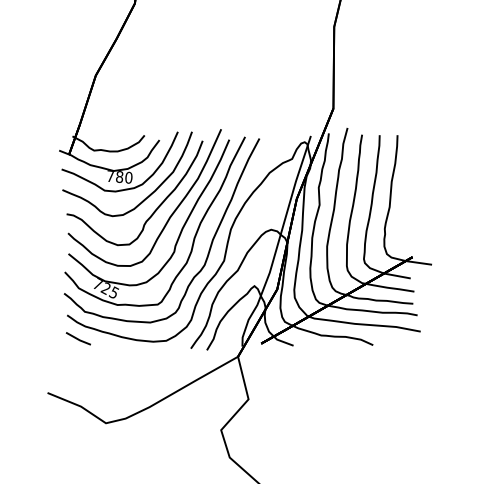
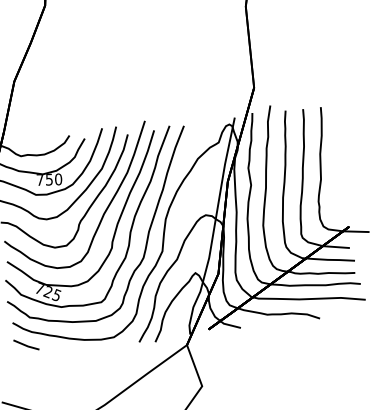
text: (119, 176) -> (49, 179), 780 -> 750

